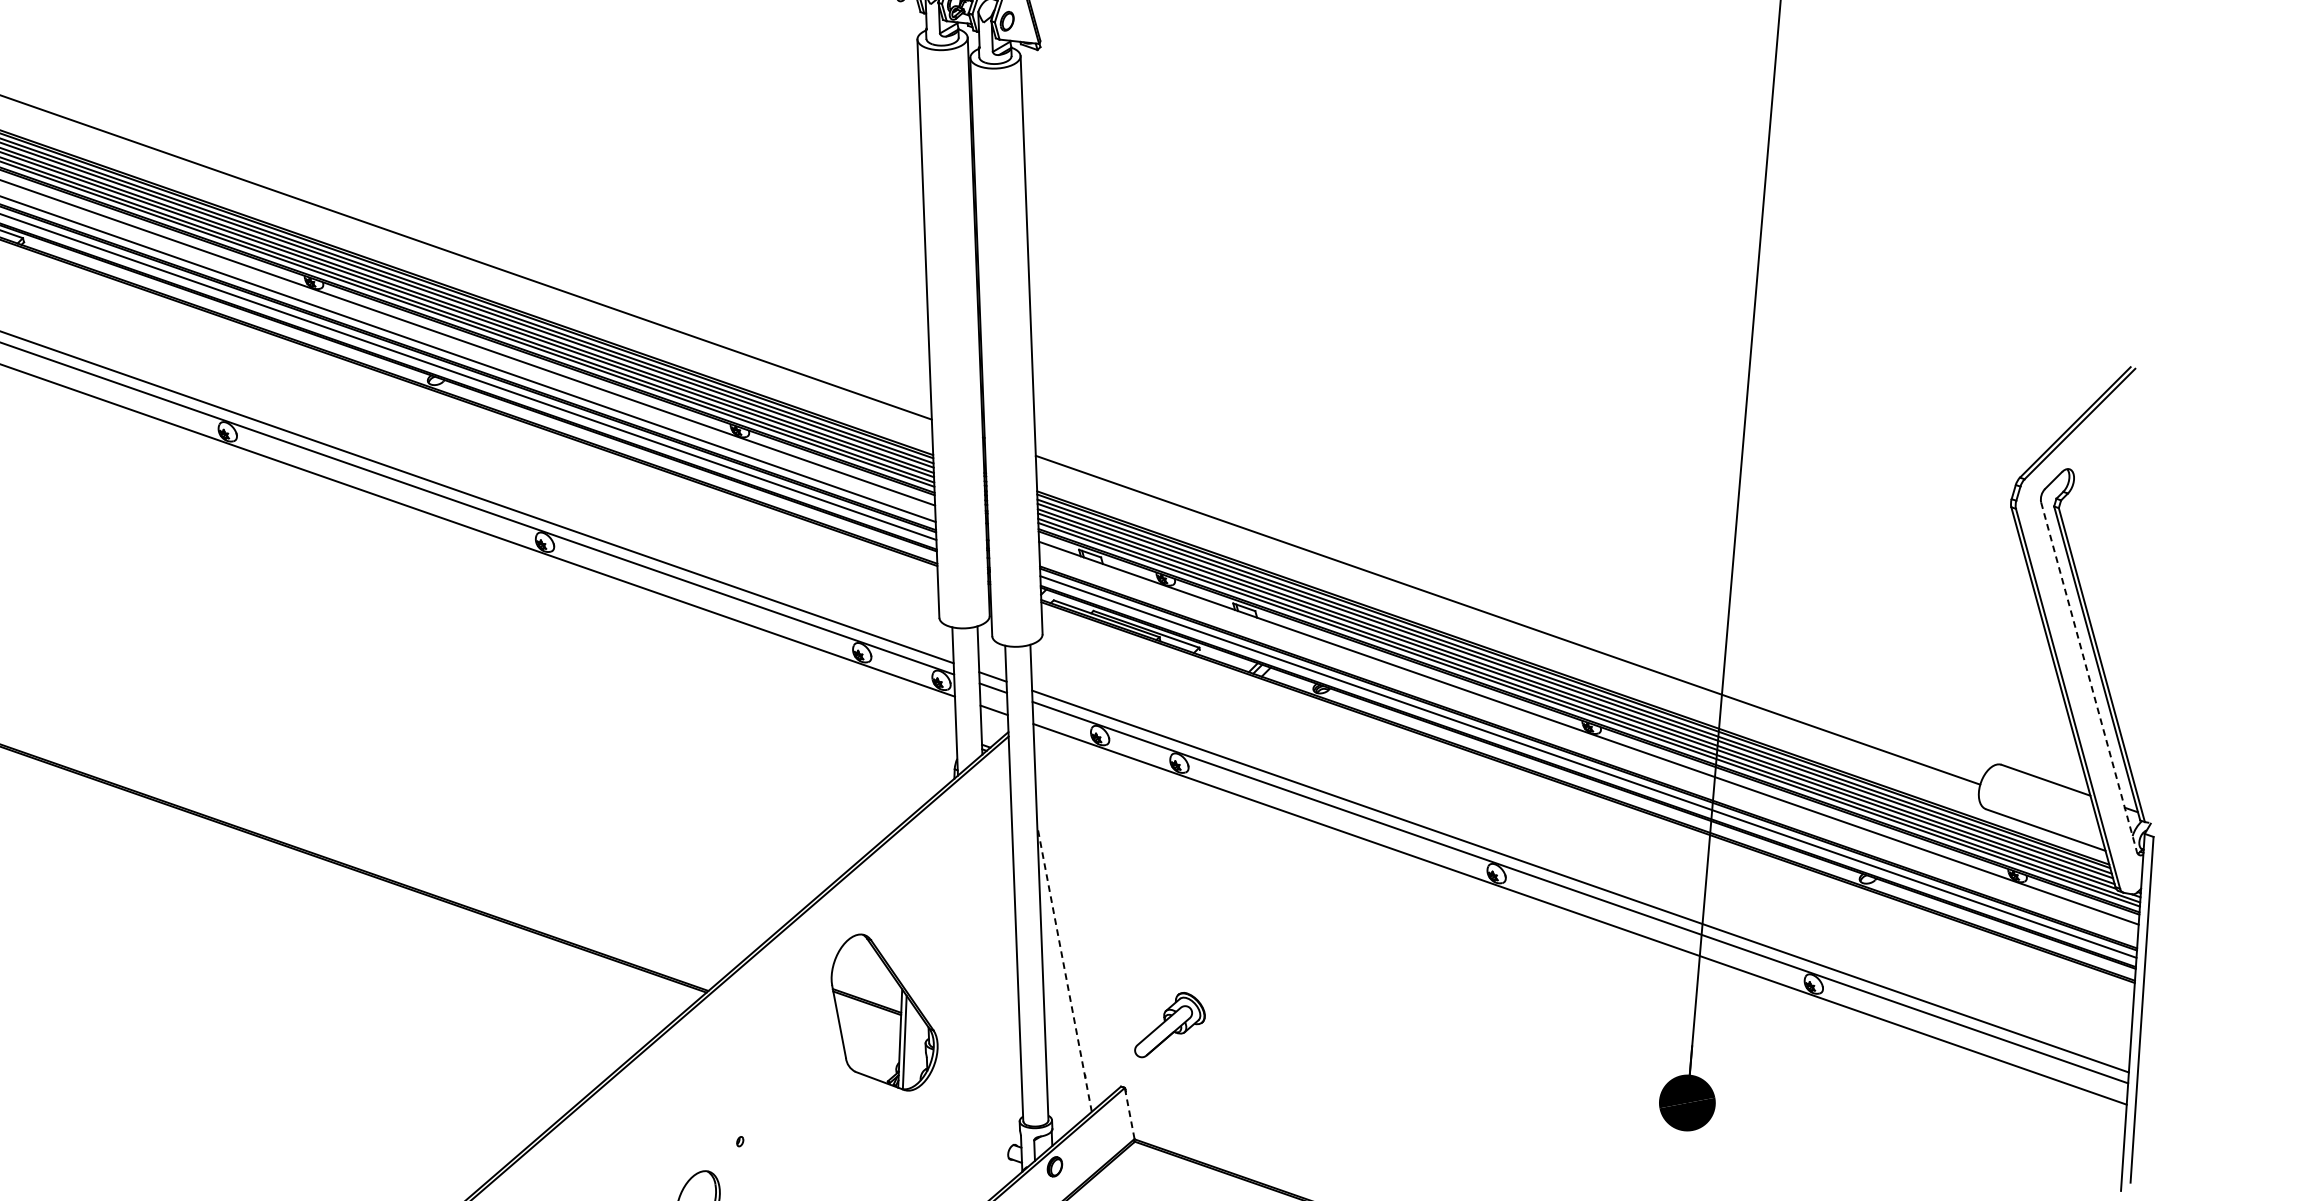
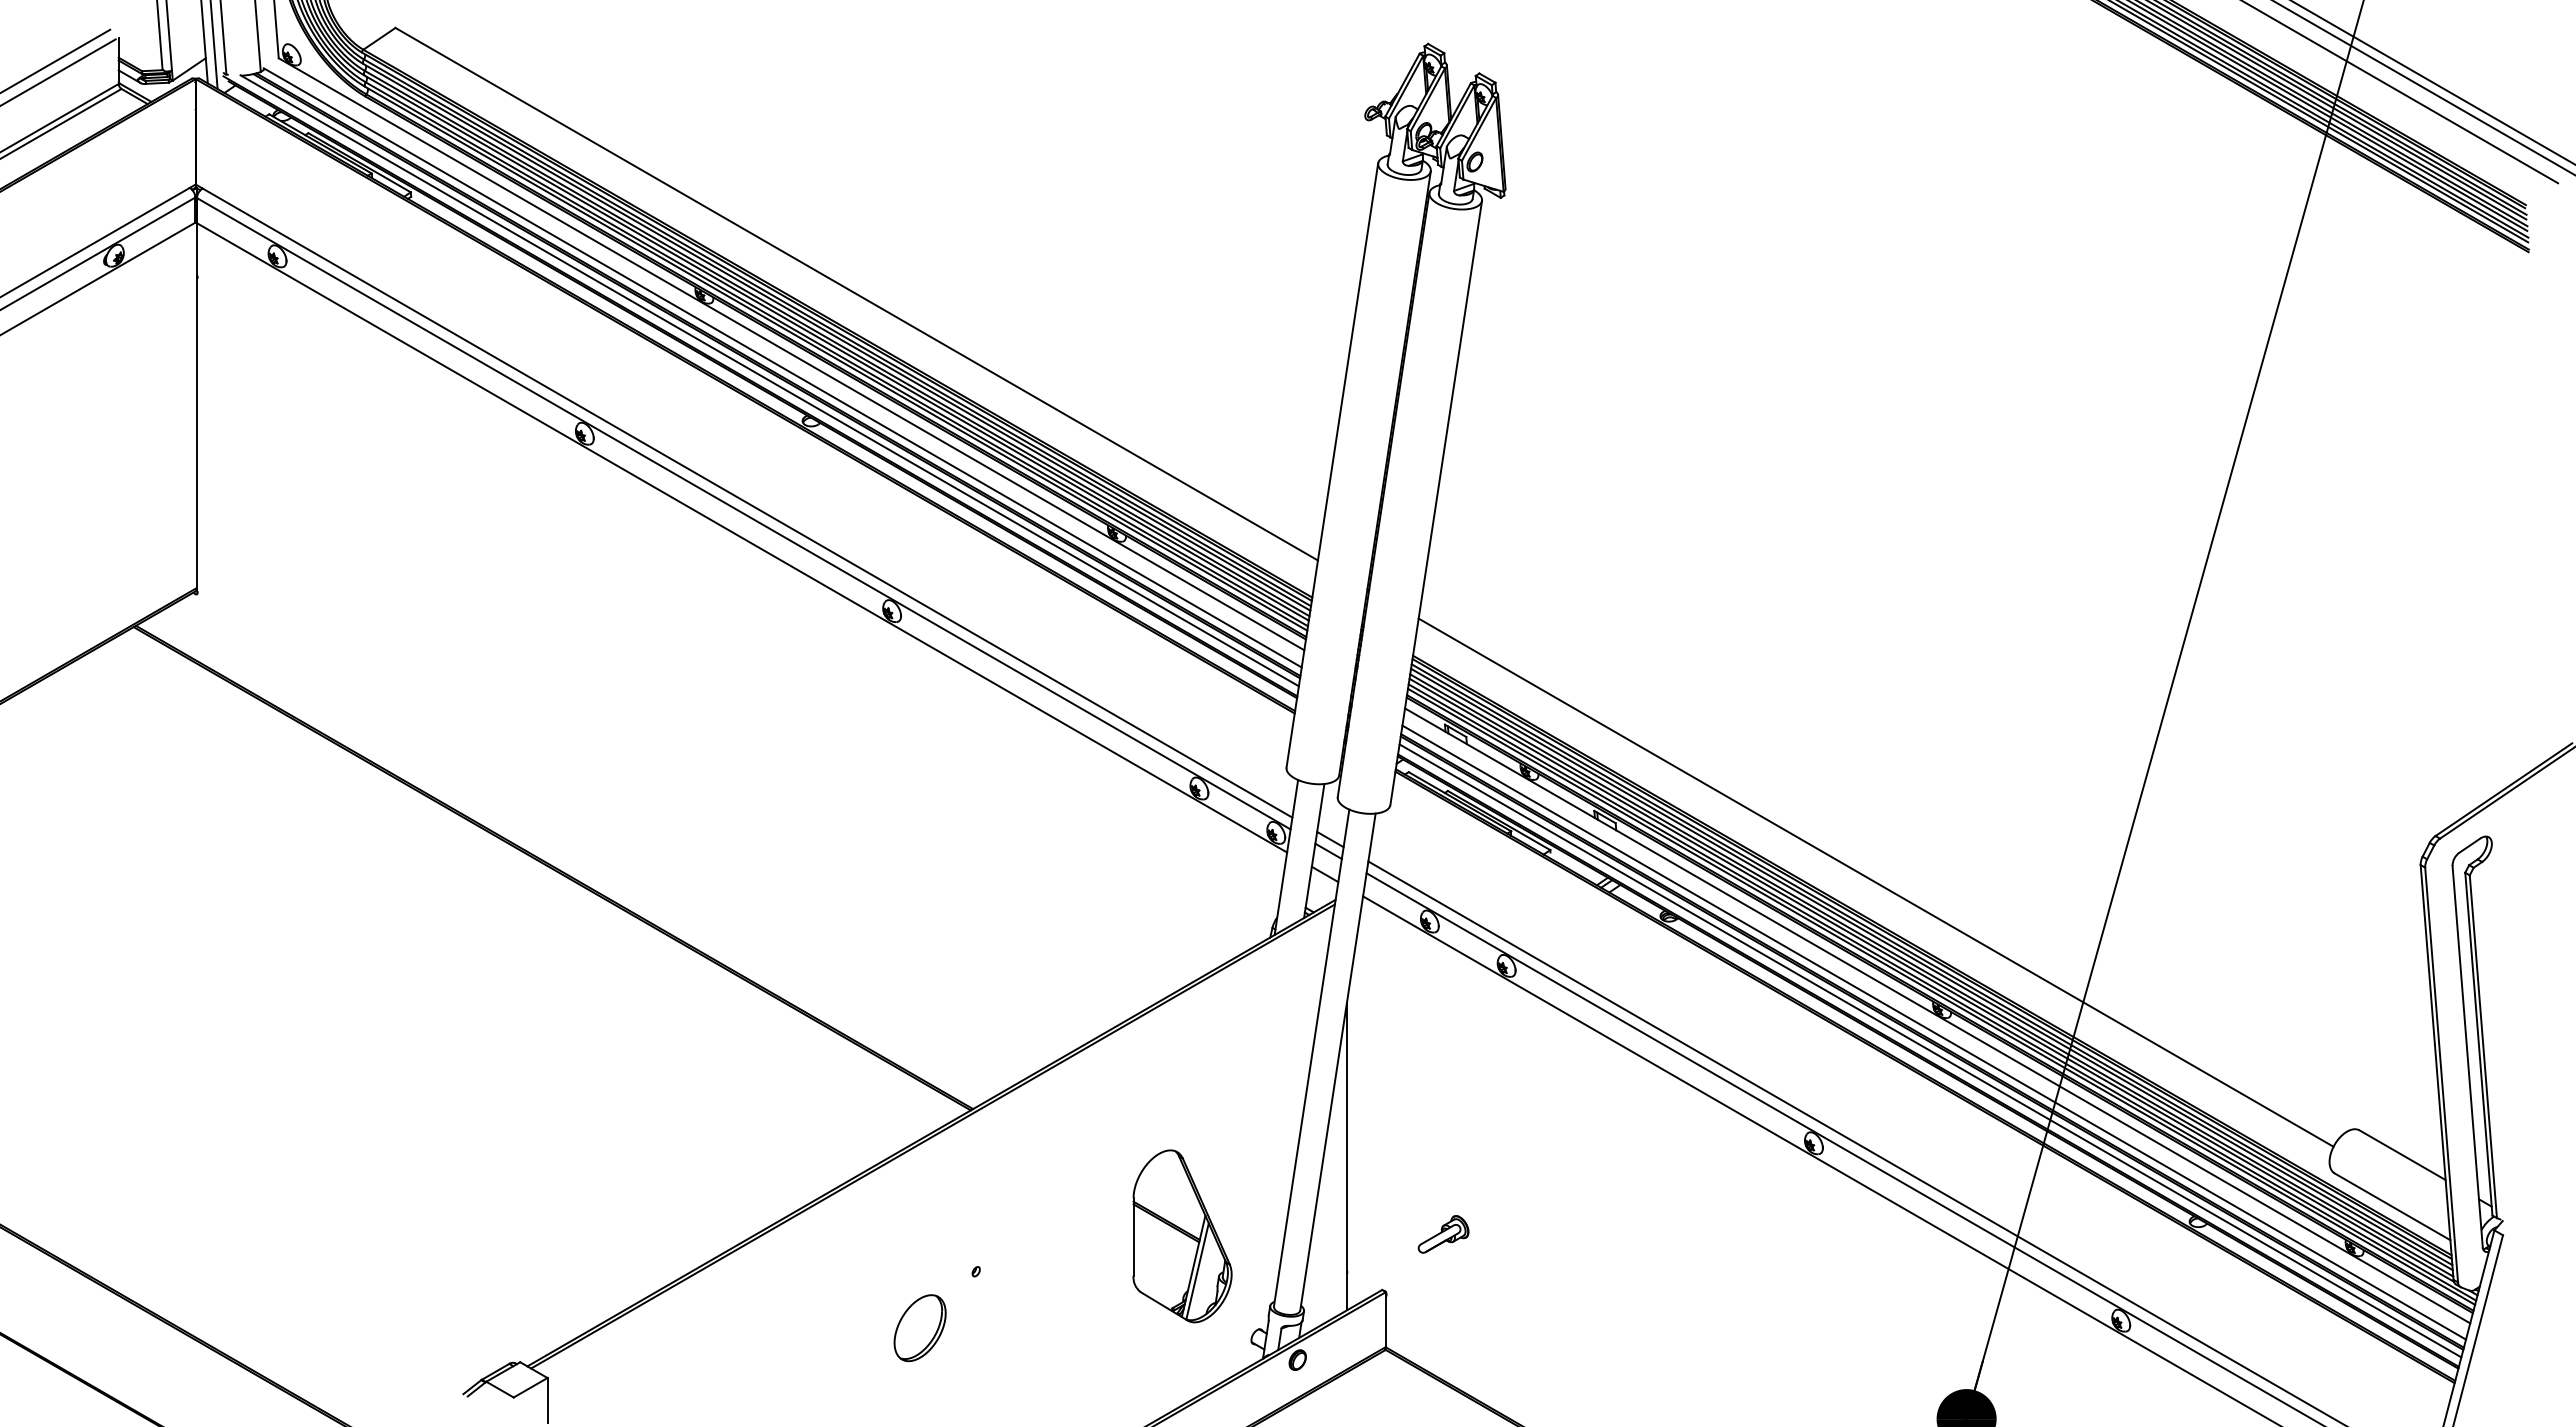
line: (2089, 677) -> (2467, 1057), dashed -> solid
line: (1588, 749) -> (1934, 1032), added
line: (1064, 968) -> (1346, 1156), dashed -> solid
part: (884, 1012) -> (1182, 1236), moved
part: (1168, 1024) -> (1443, 1234), size x0.62
line: (1129, 1113) -> (1385, 1319), dashed -> solid

